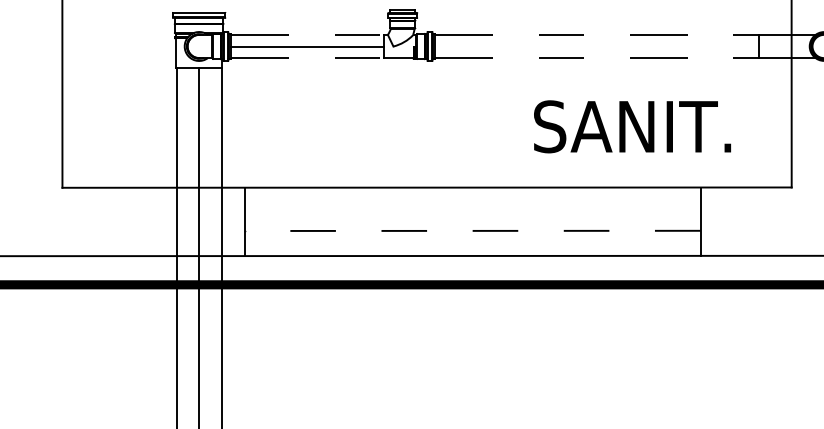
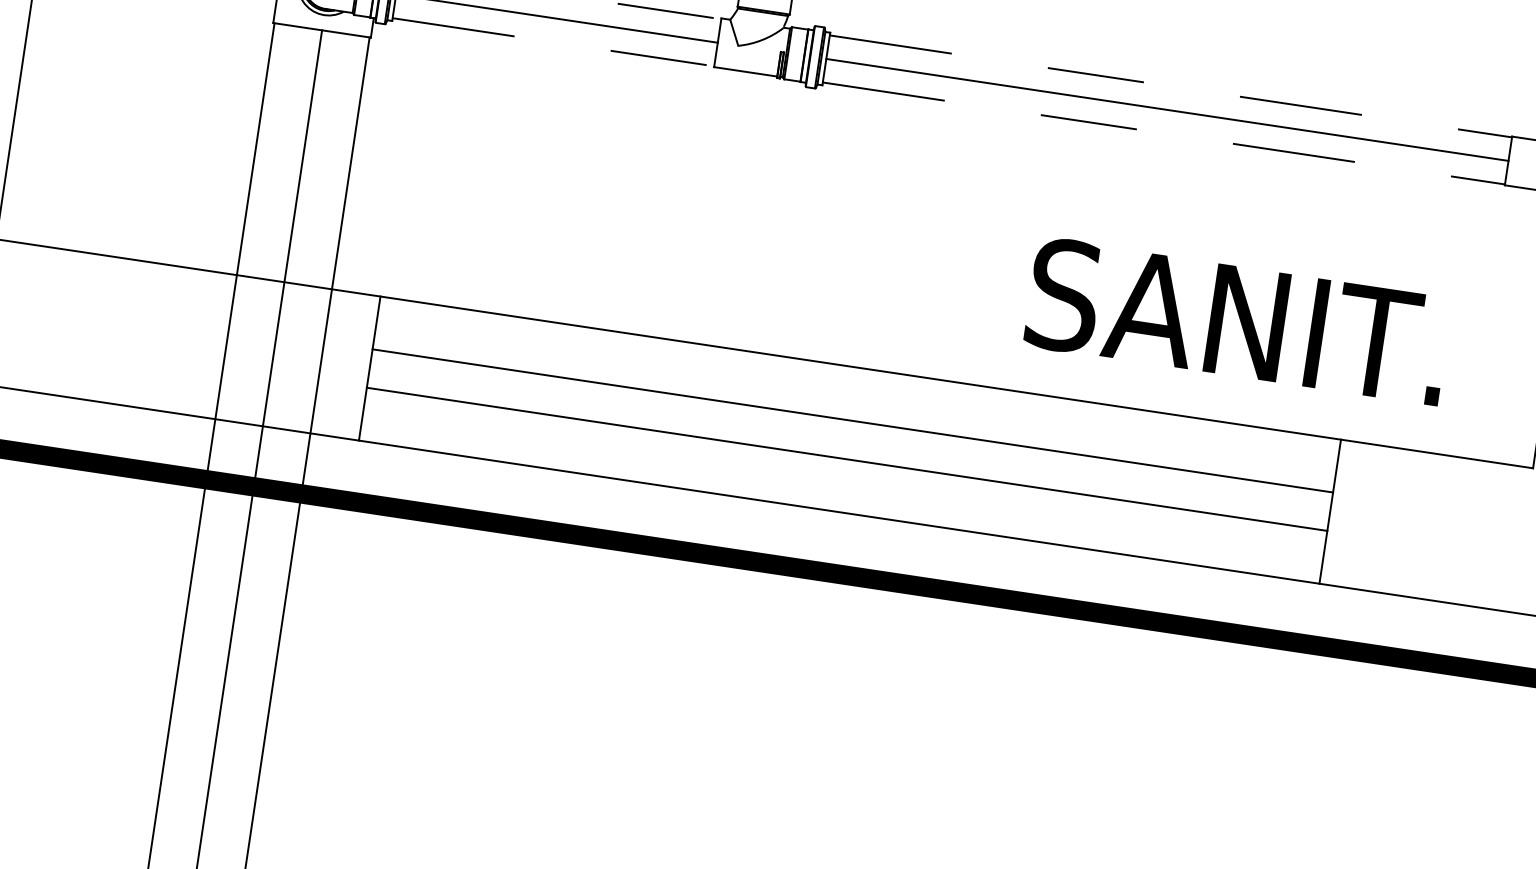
line: (596, 46) -> (1166, 109), added
text: (632, 126) -> (1238, 320), moved
line: (472, 212) -> (852, 420), added
line: (472, 230) -> (846, 458), dashed -> solid

